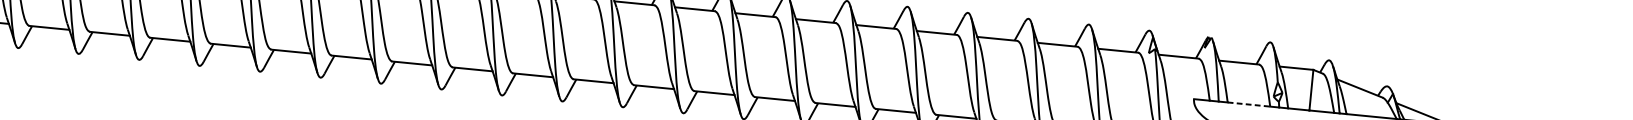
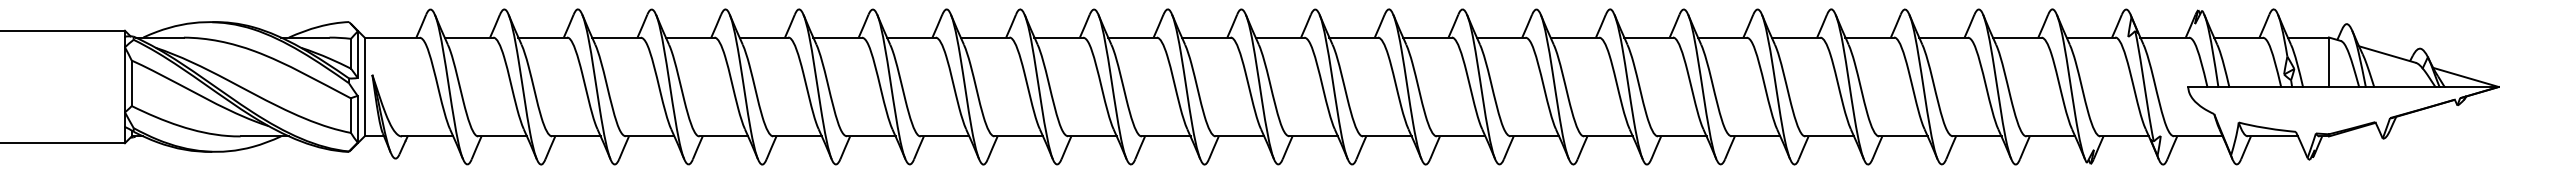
line: (1249, 104) -> (2255, 86), dashed -> solid

